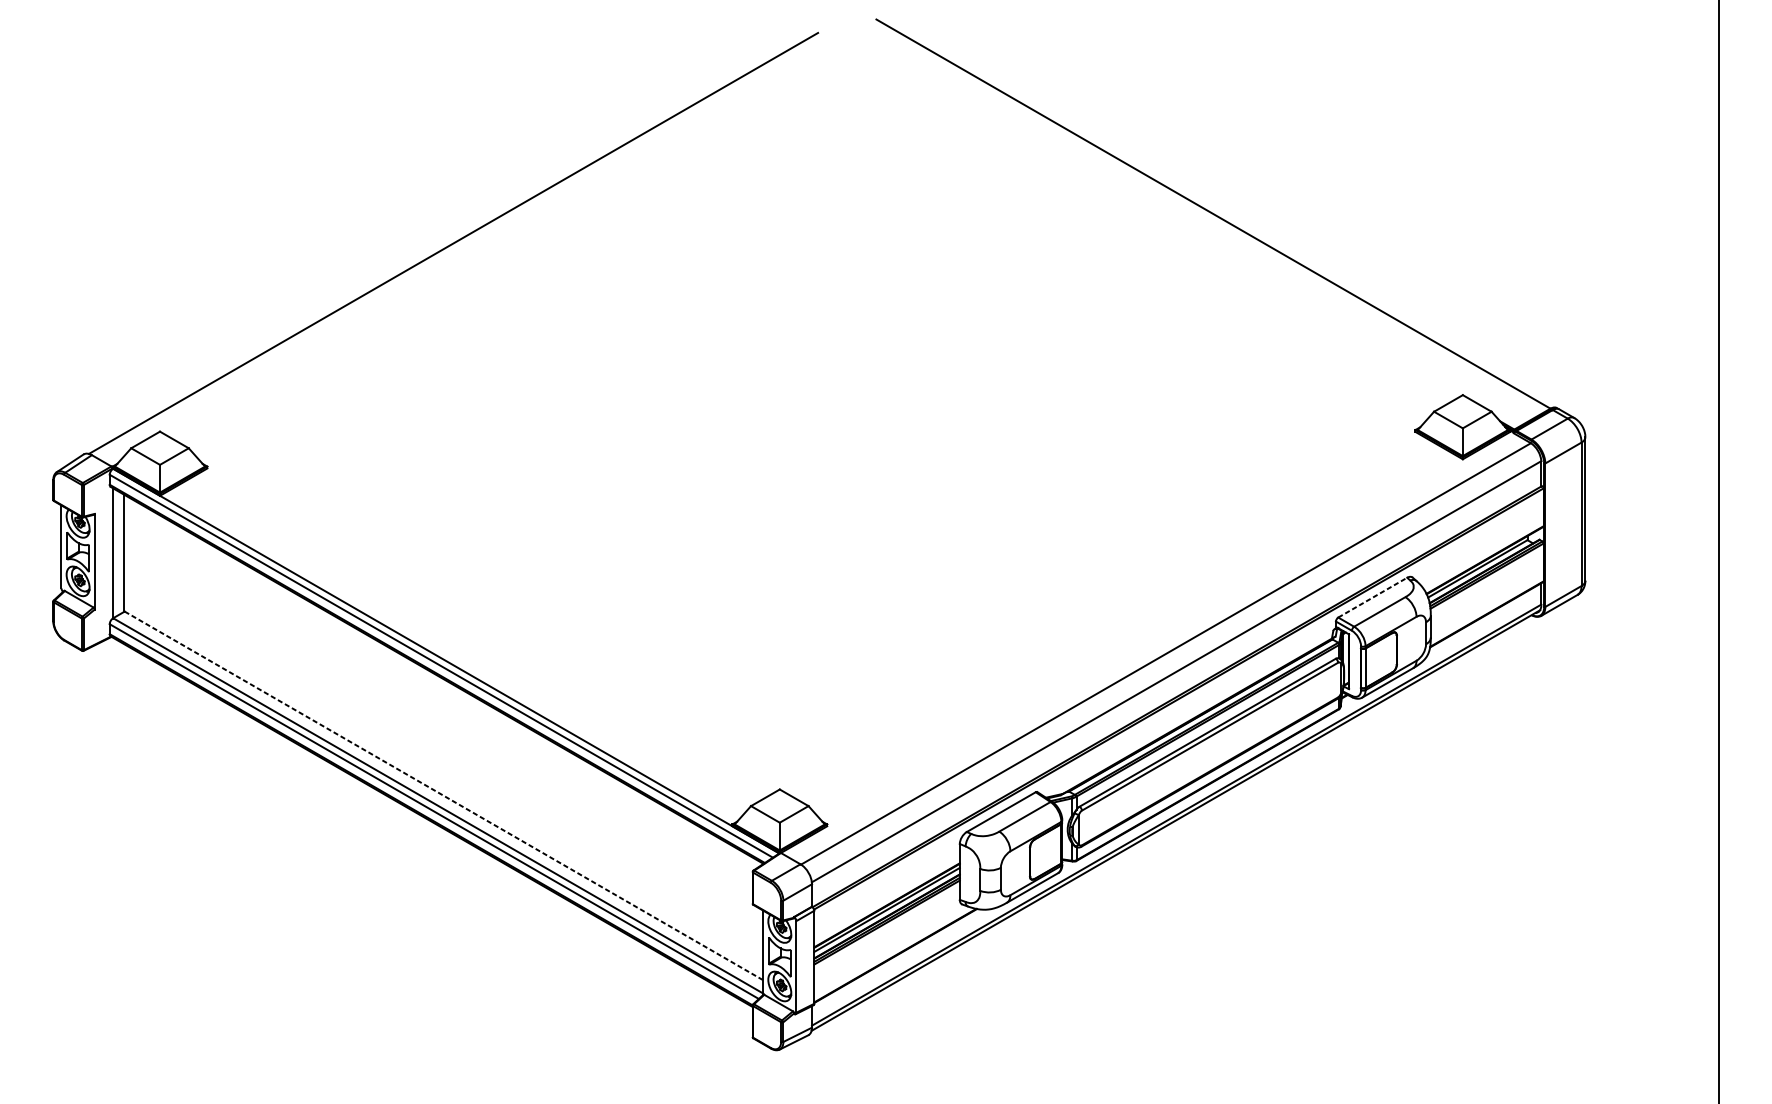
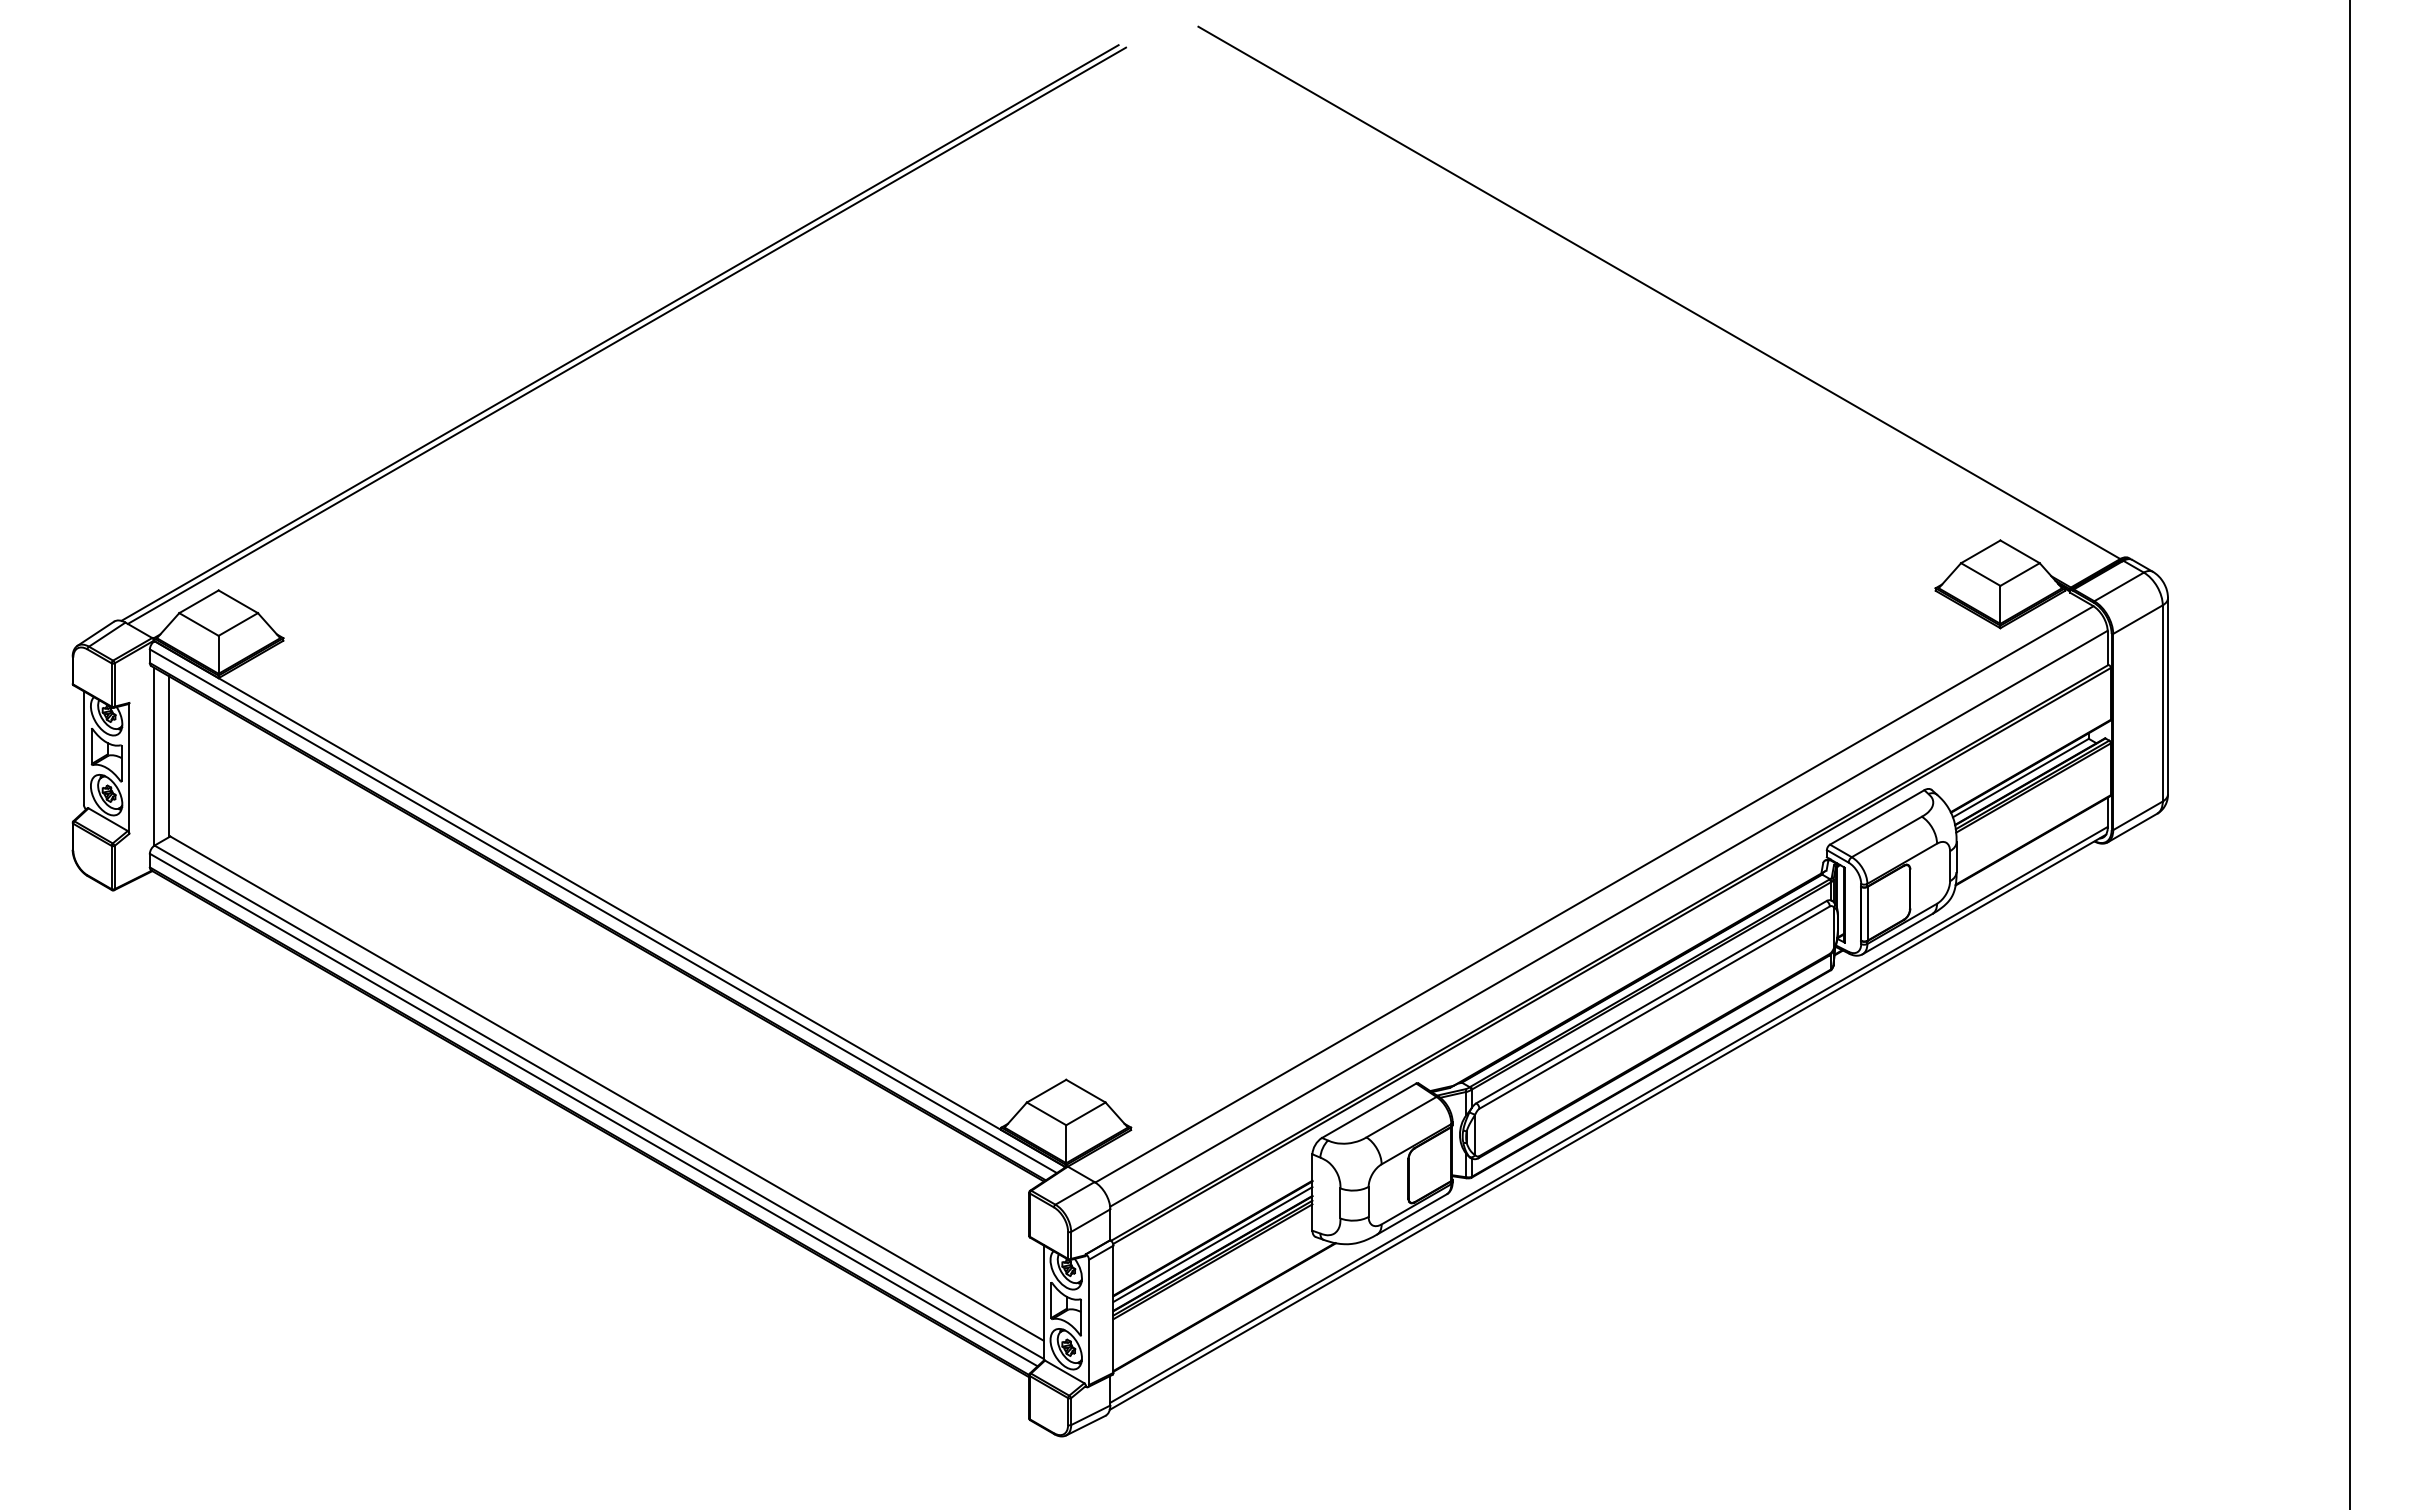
line: (458, 245) -> (626, 335), added
line: (1372, 597) -> (1877, 817), dashed -> solid
line: (444, 795) -> (607, 1088), dashed -> solid

